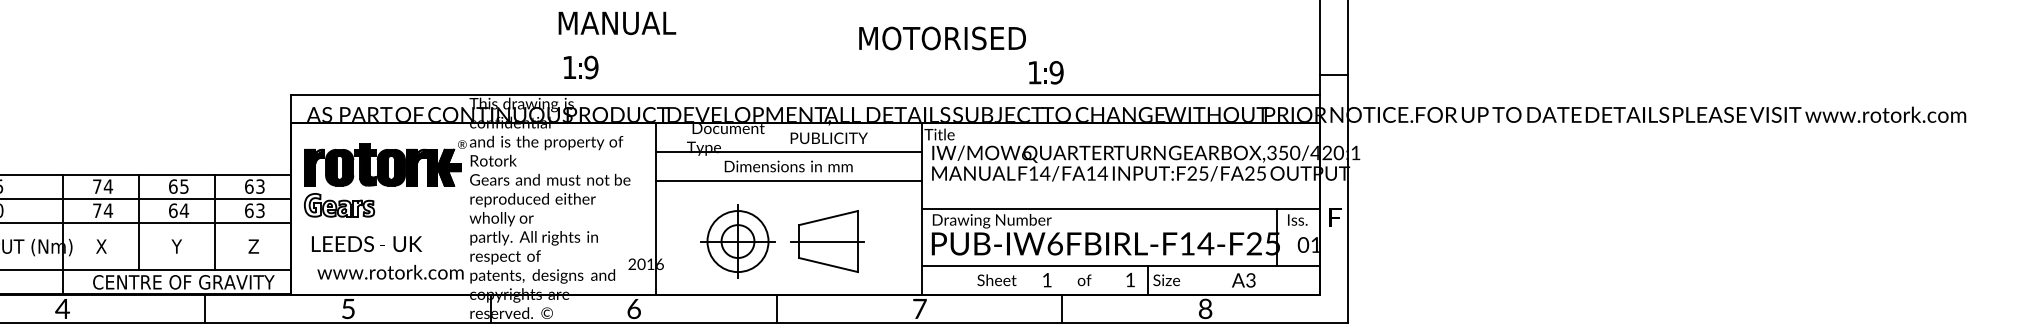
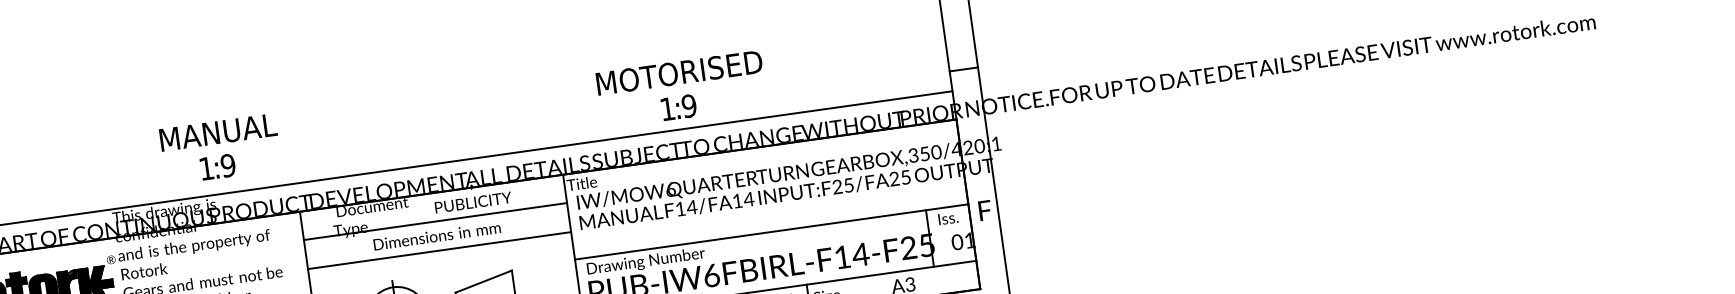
text: (617, 22) -> (218, 131), moved
text: (942, 38) -> (679, 72), moved

